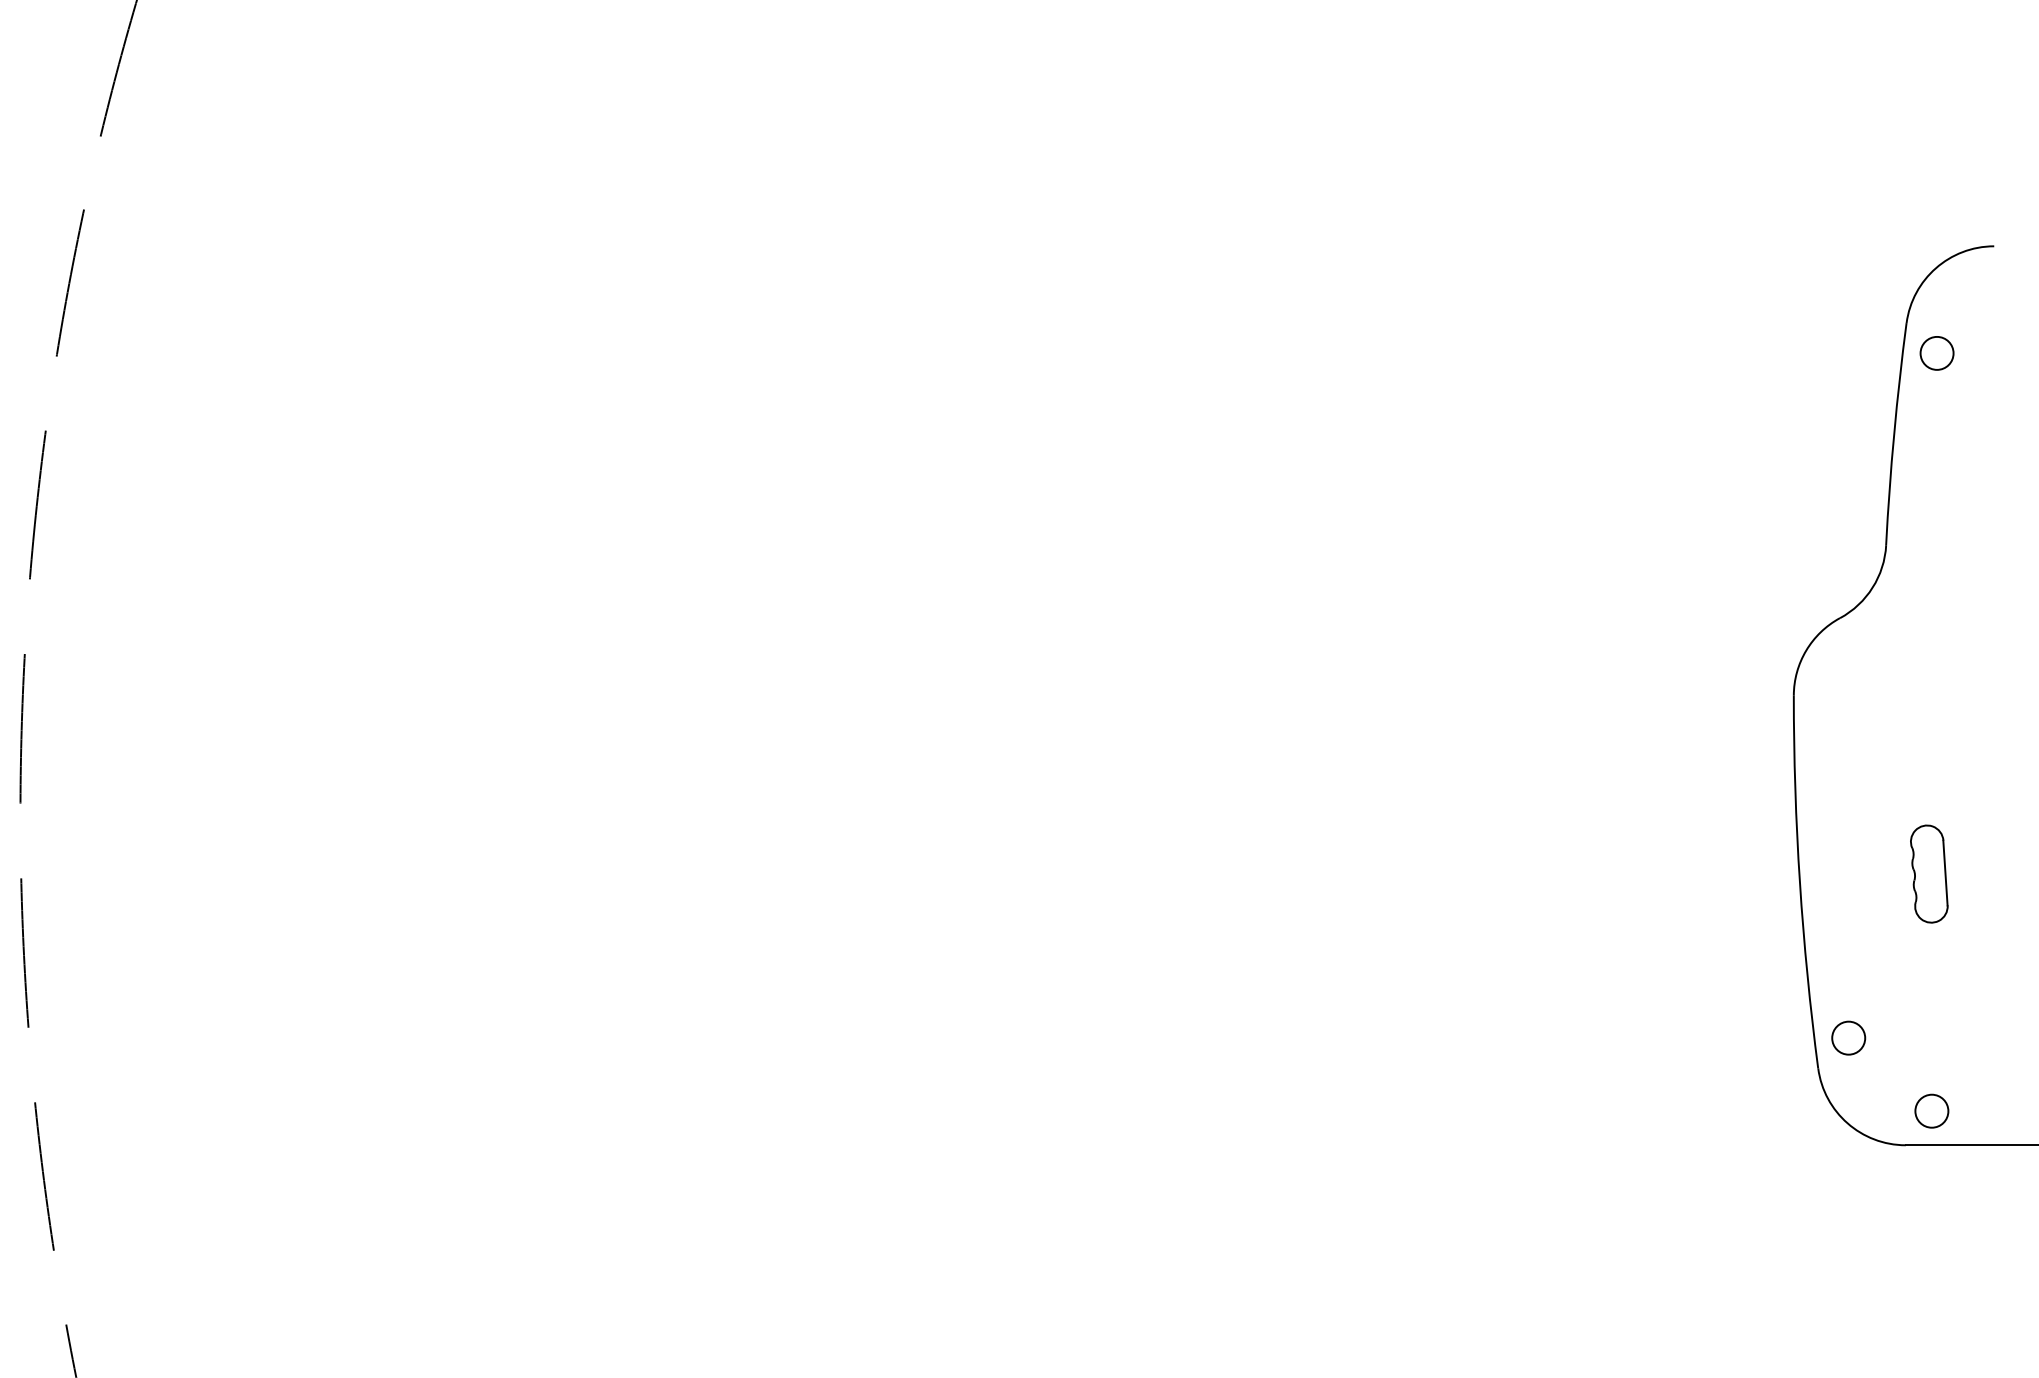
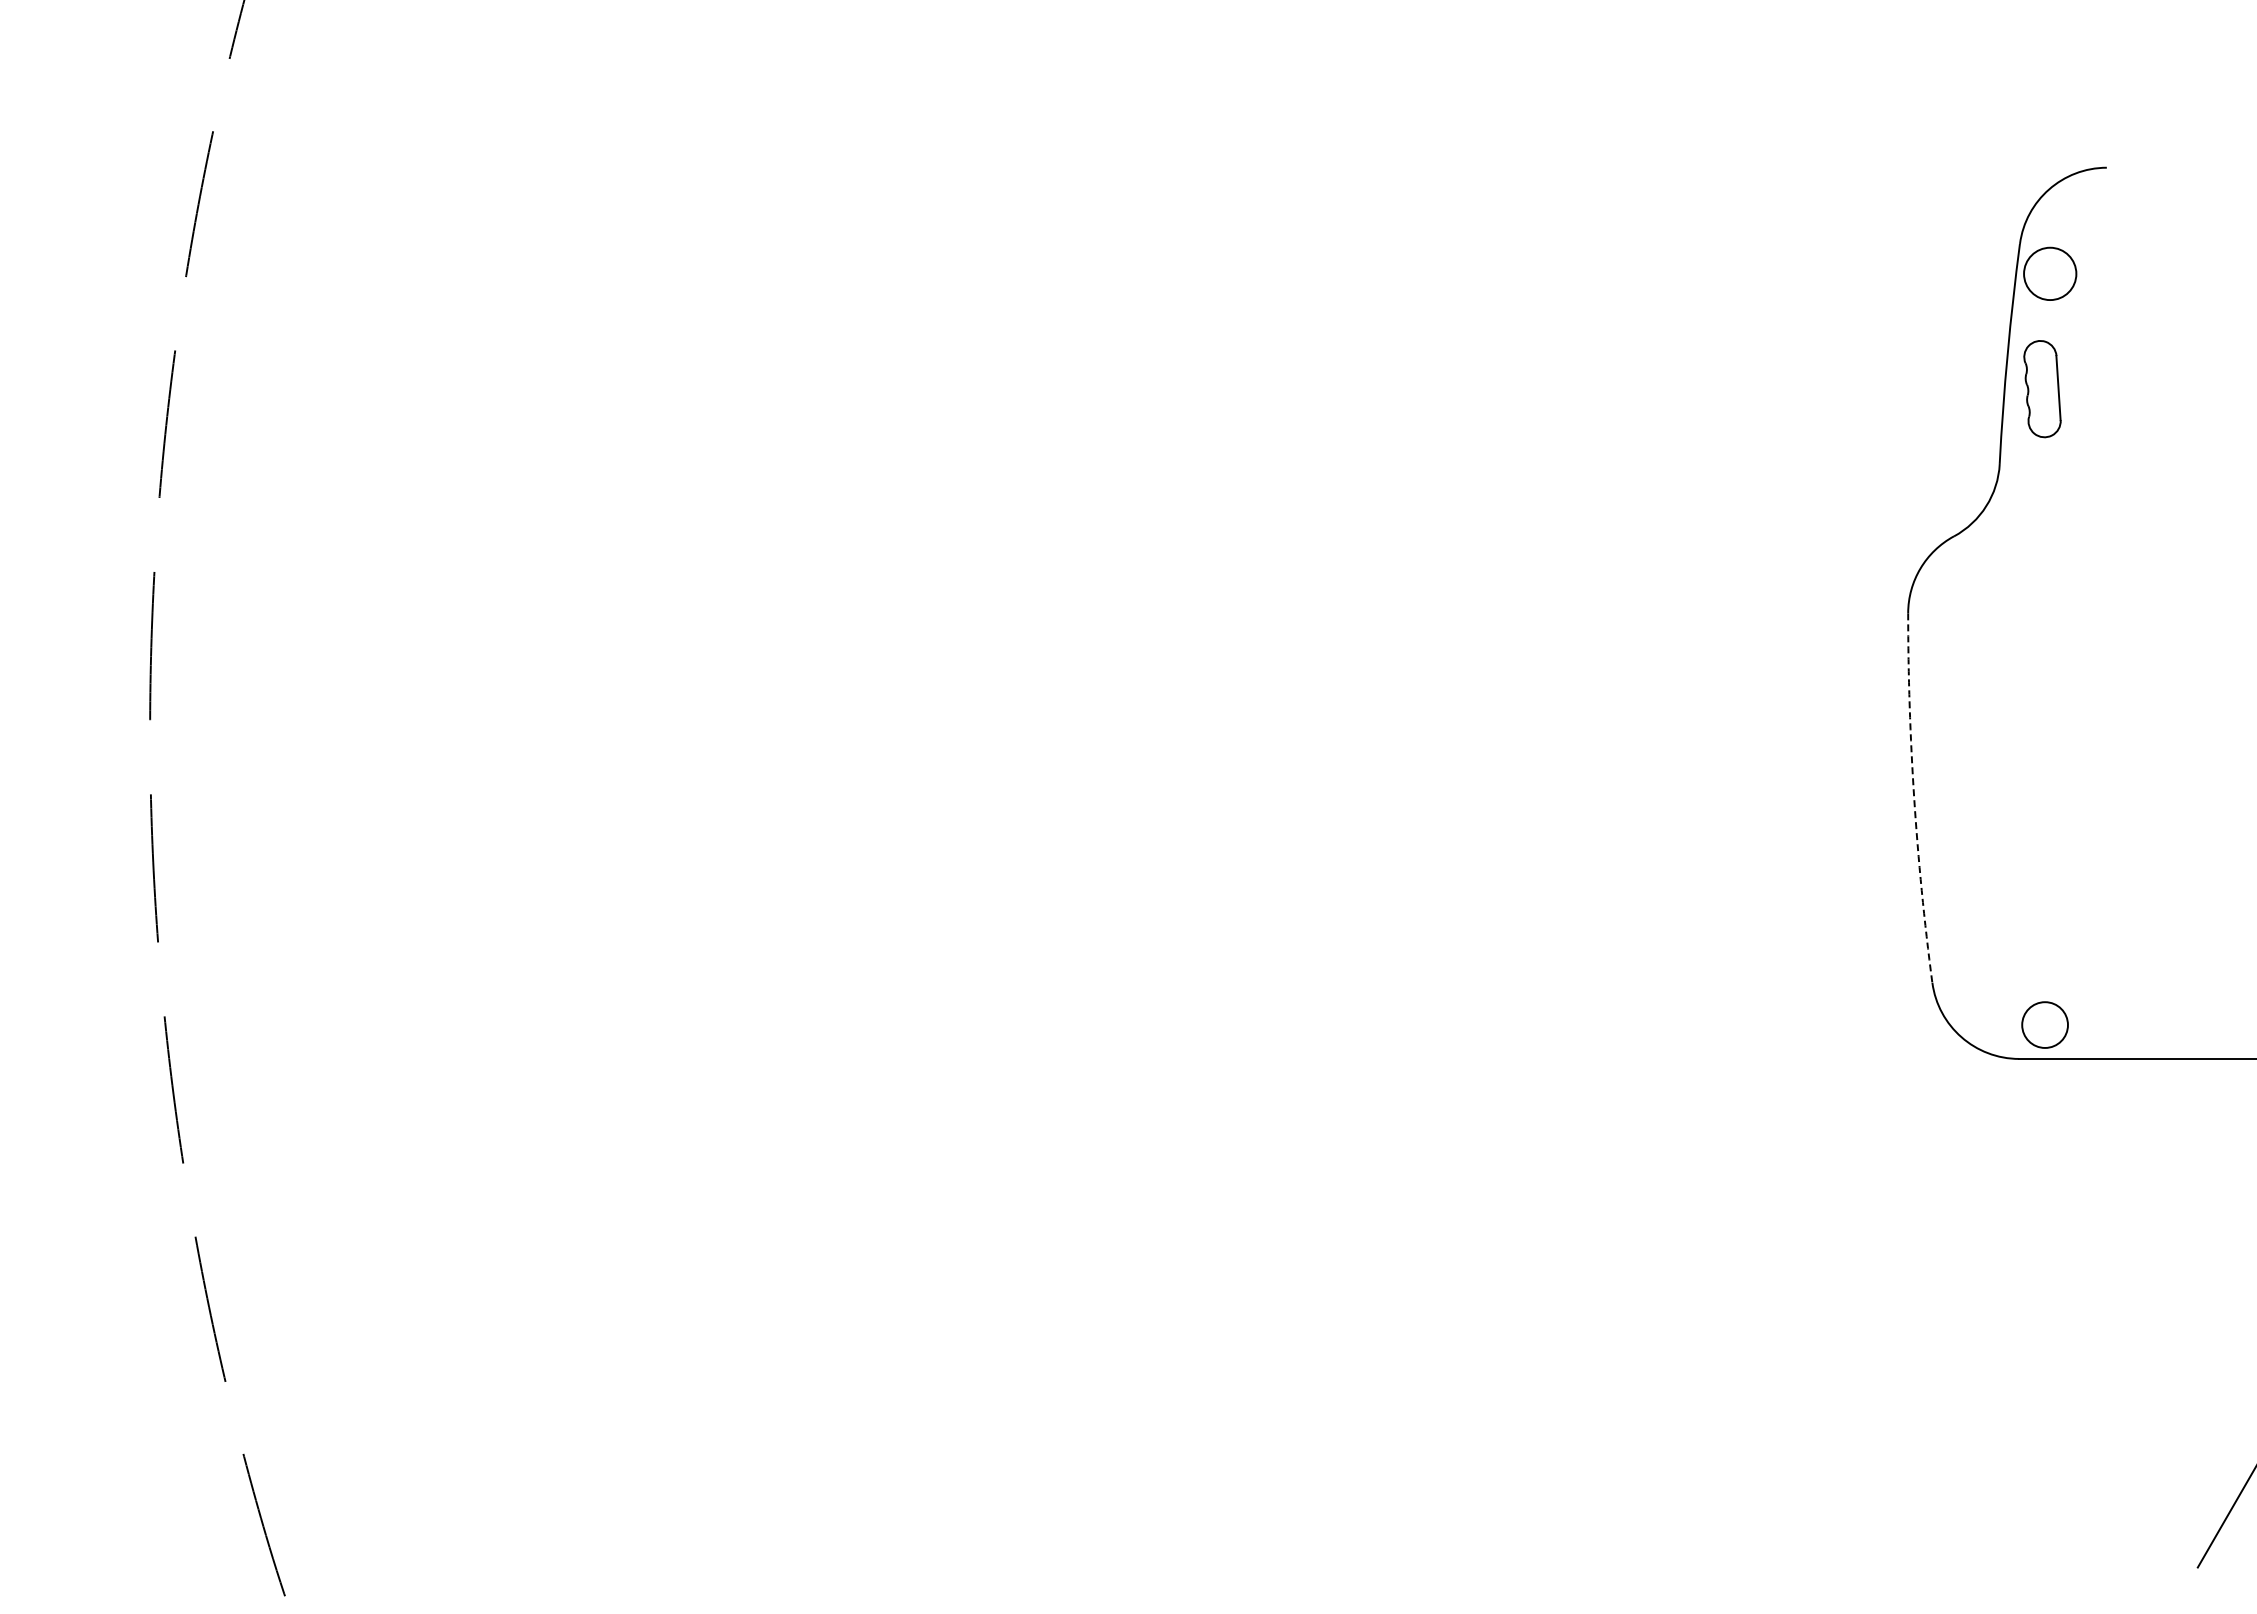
circle: (1936, 352) -> (2049, 273), size x1.6
part: (1929, 874) -> (2042, 389), moved
arc: (1800, 882) -> (1914, 798), solid -> dashed
circle: (1848, 1037) -> (1962, 952), removed
circle: (1931, 1111) -> (2044, 1025), size x1.4

